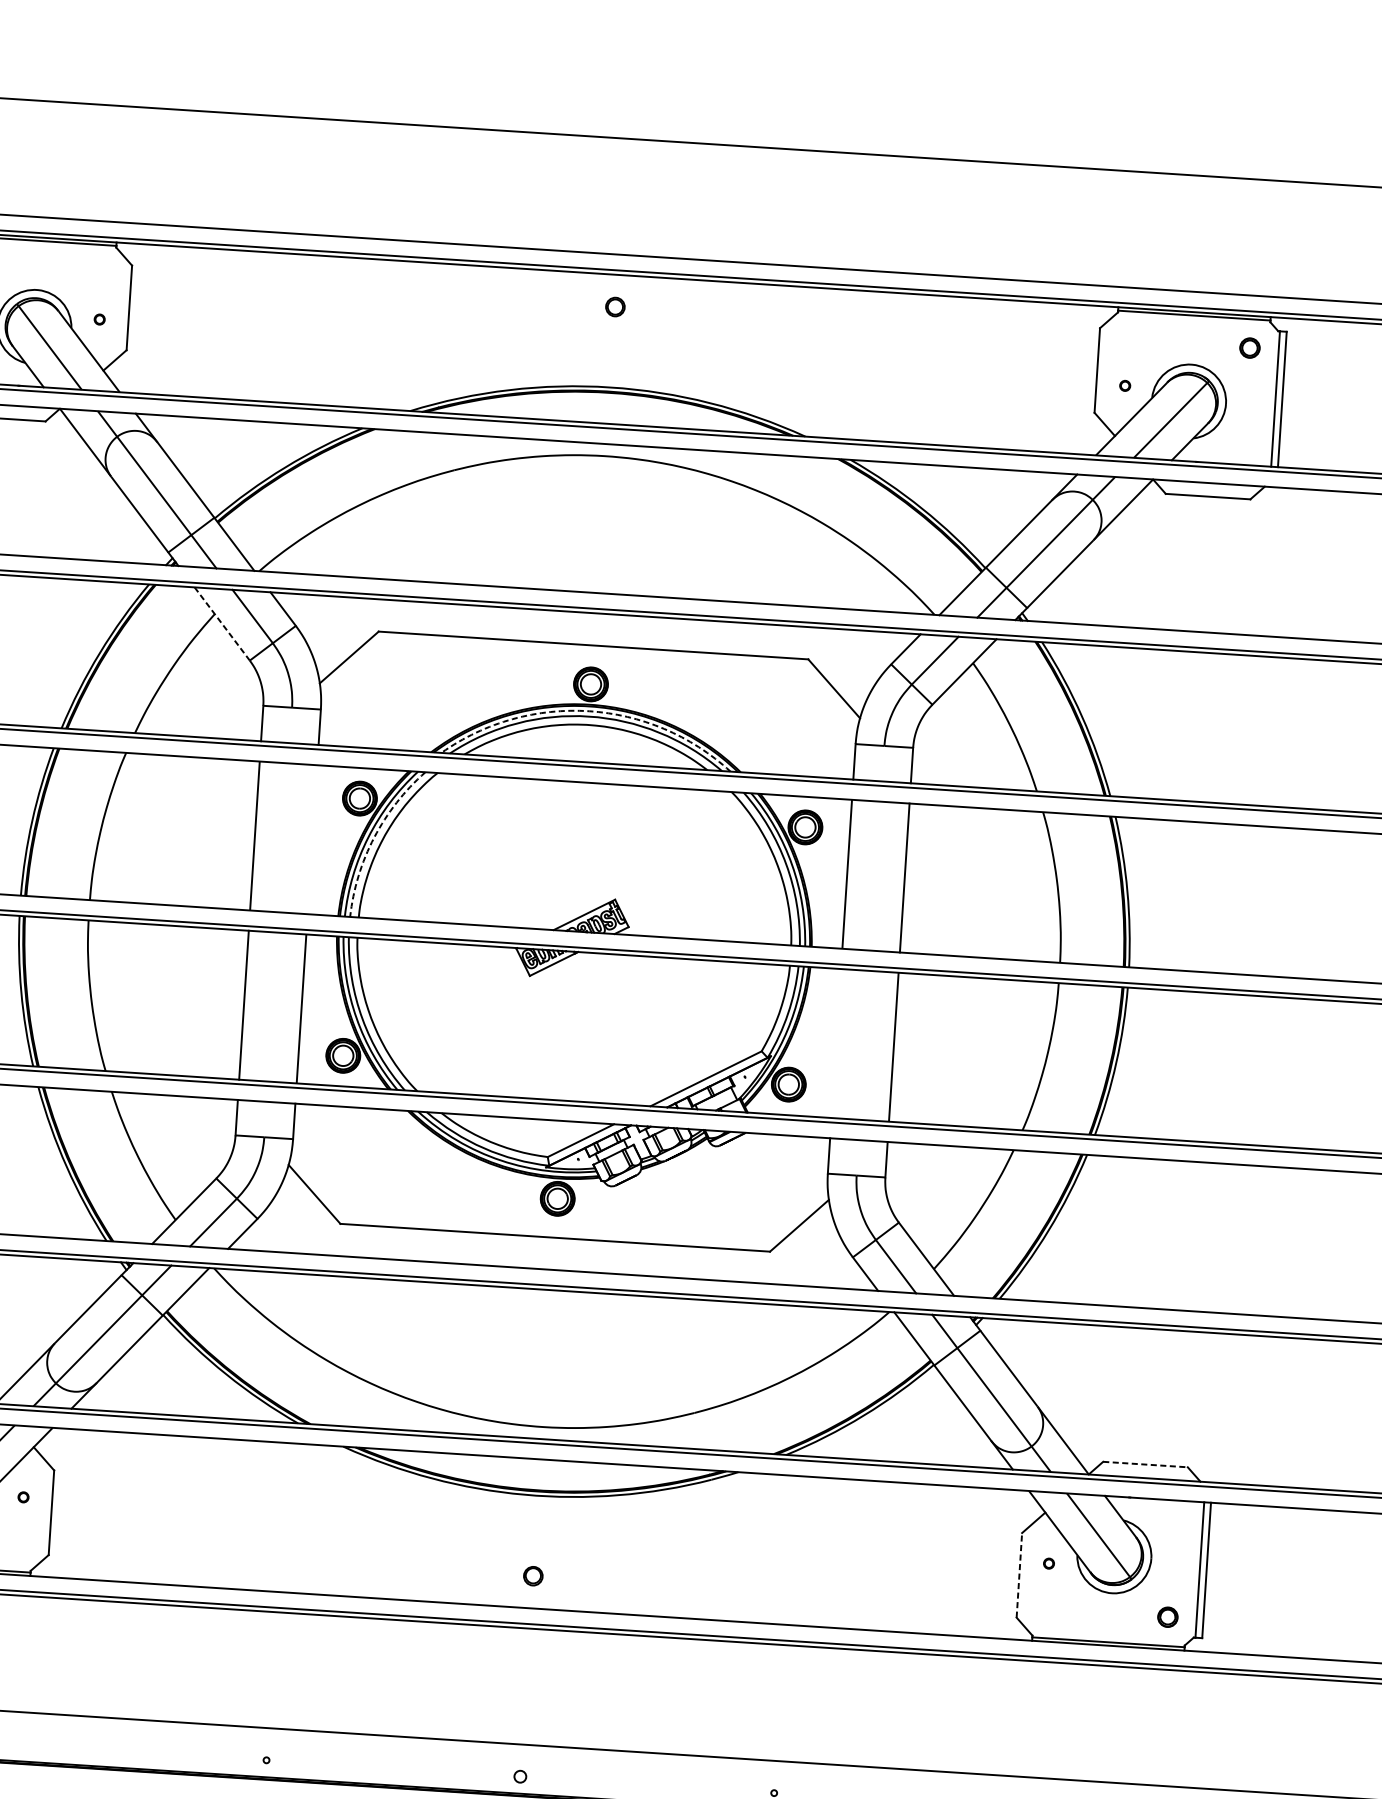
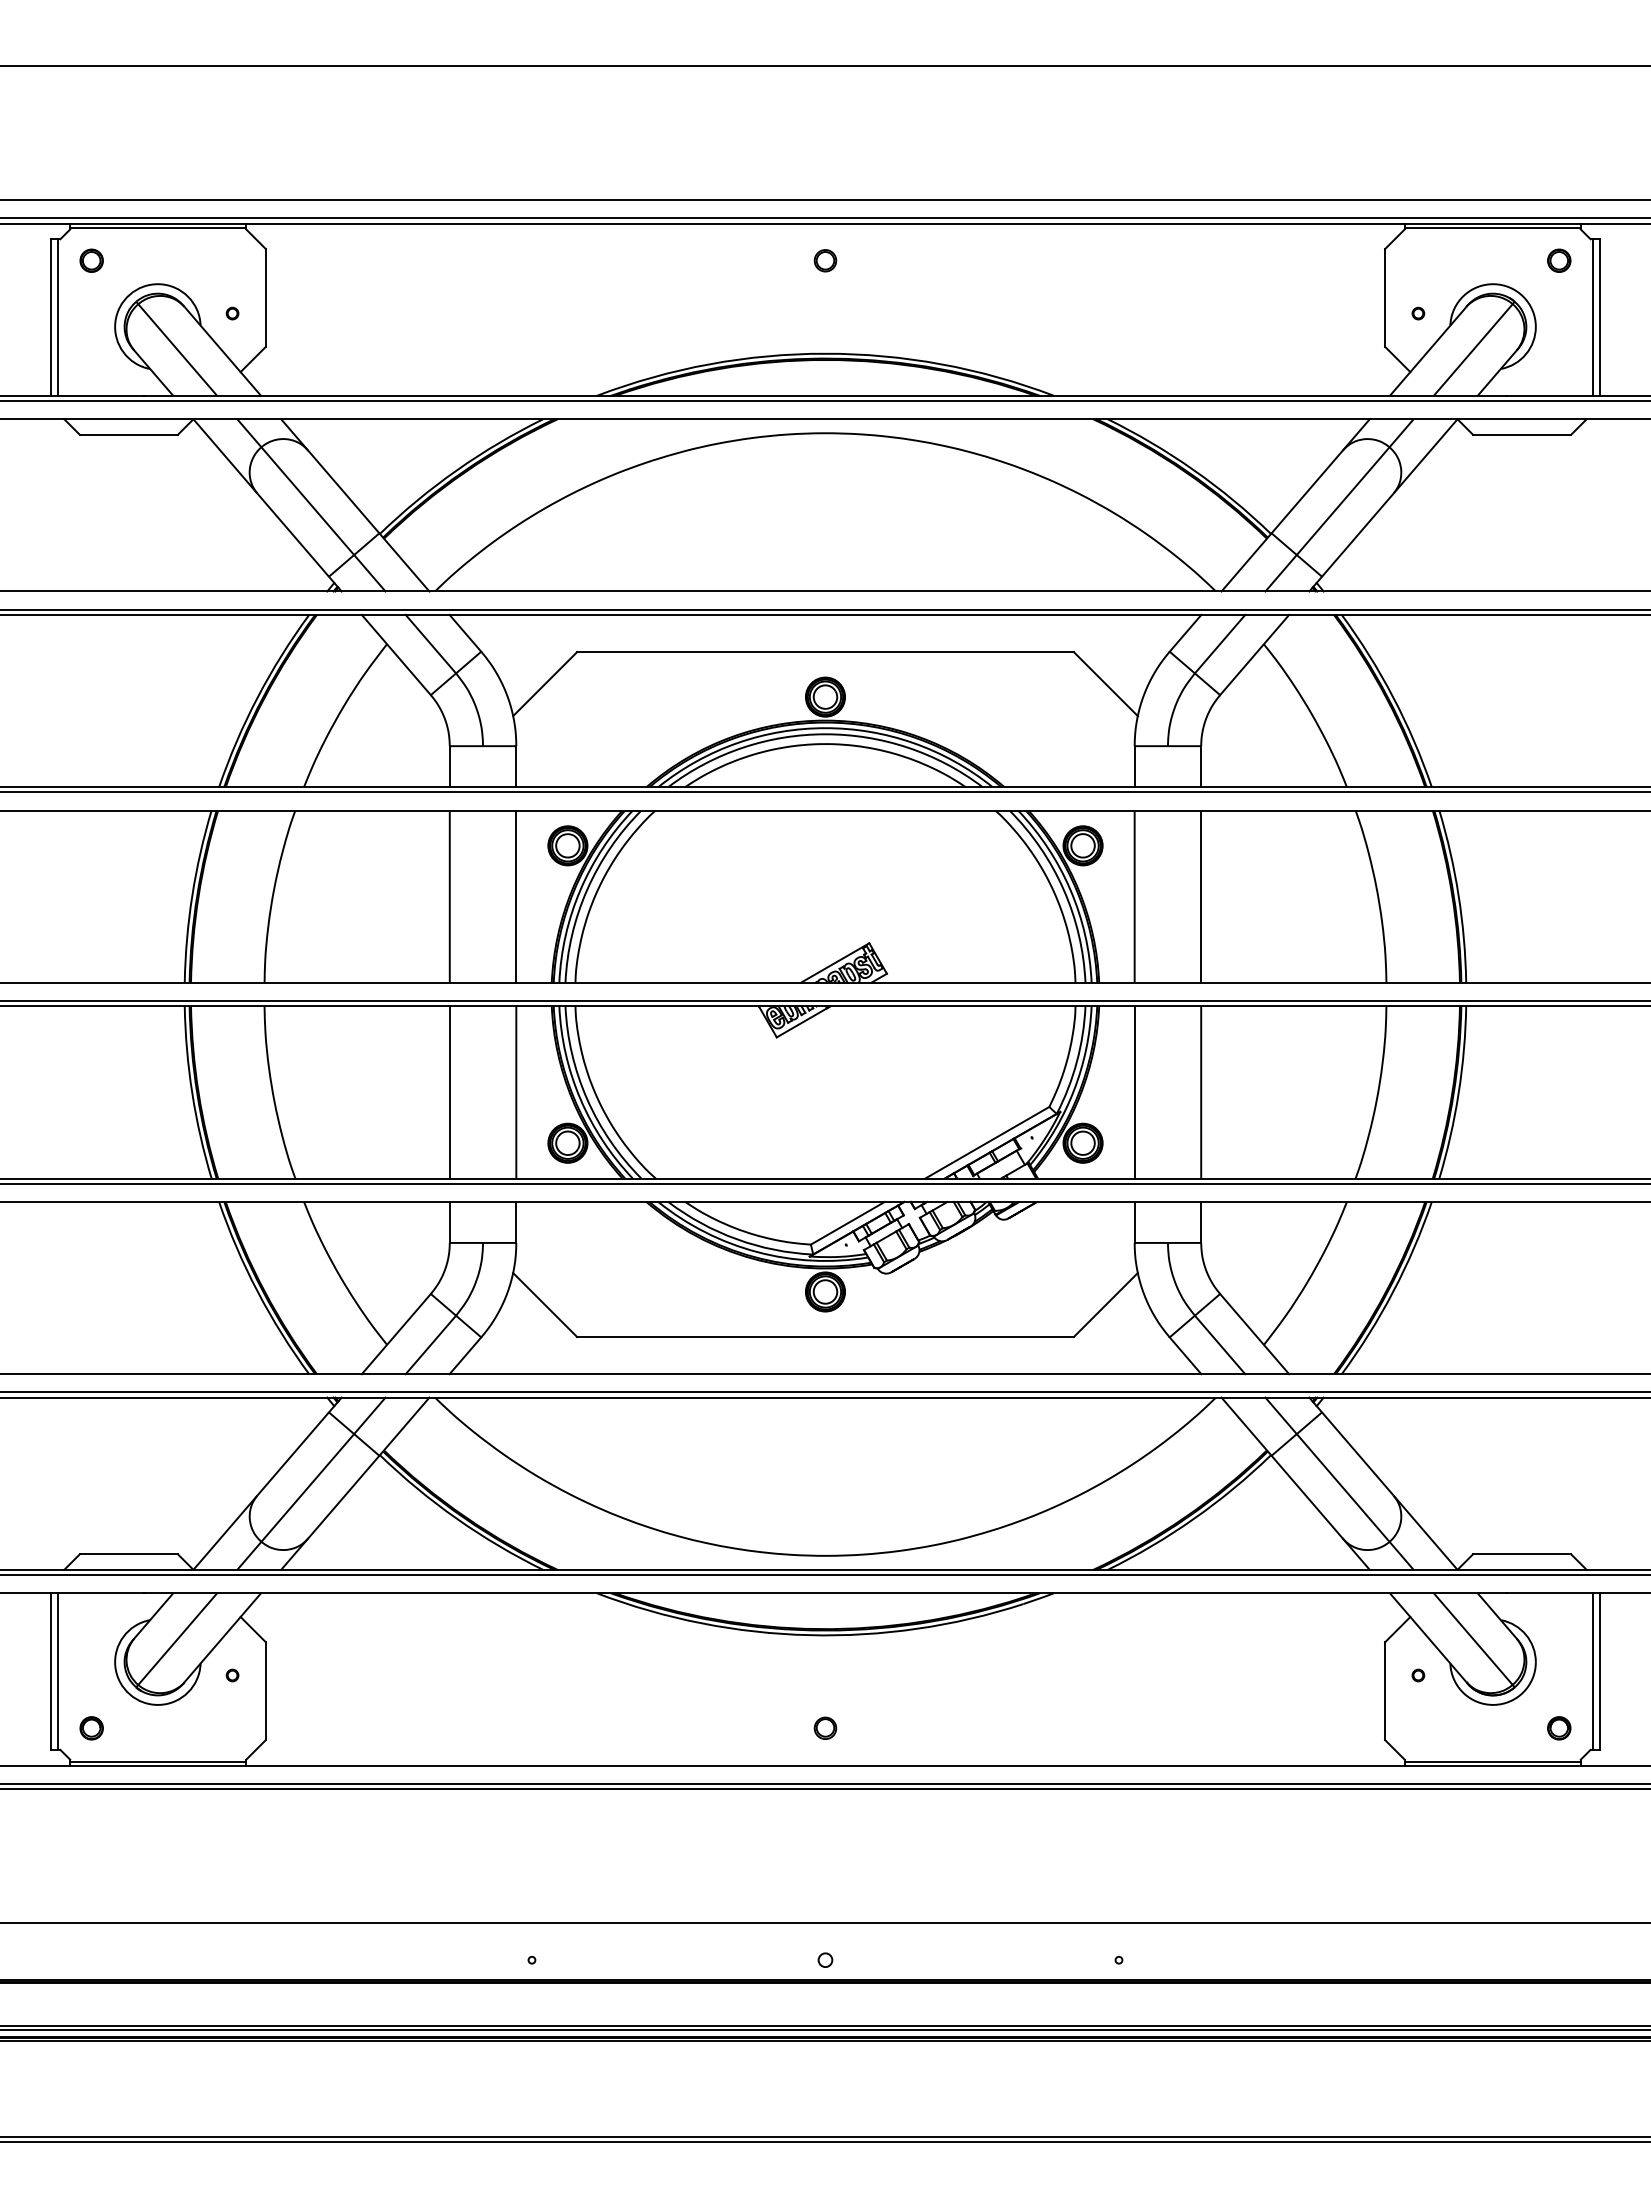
line: (222, 624) -> (396, 655), dashed -> solid
arc: (589, 711) -> (825, 728), dashed -> solid
arc: (374, 837) -> (587, 889), dashed -> solid
line: (312, 839) -> (516, 896), added
line: (836, 1043) -> (1134, 1092), added
line: (1145, 1464) -> (1522, 1554), dashed -> solid
line: (1019, 1575) -> (1385, 1691), dashed -> solid

